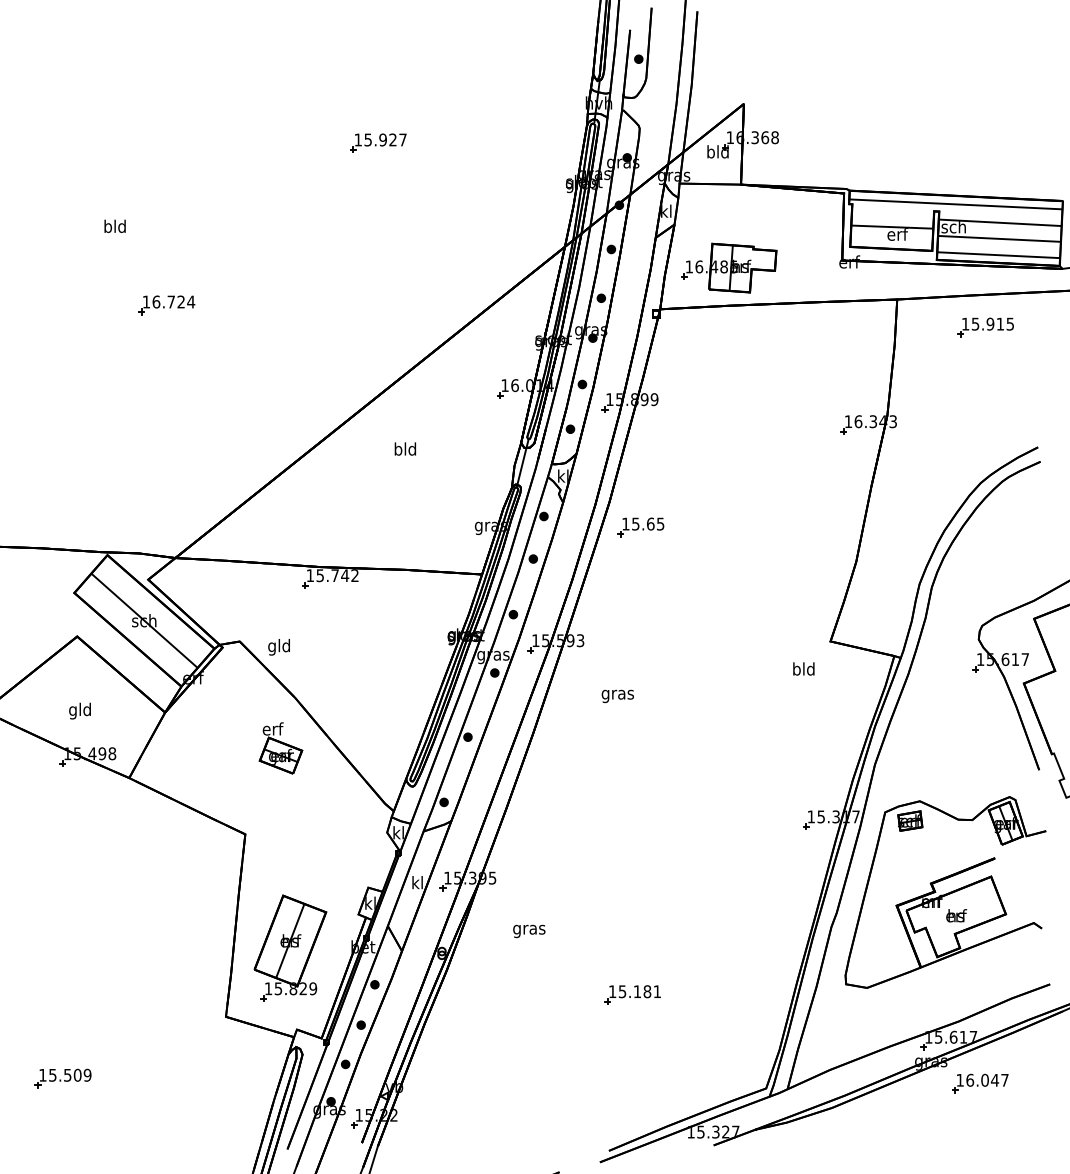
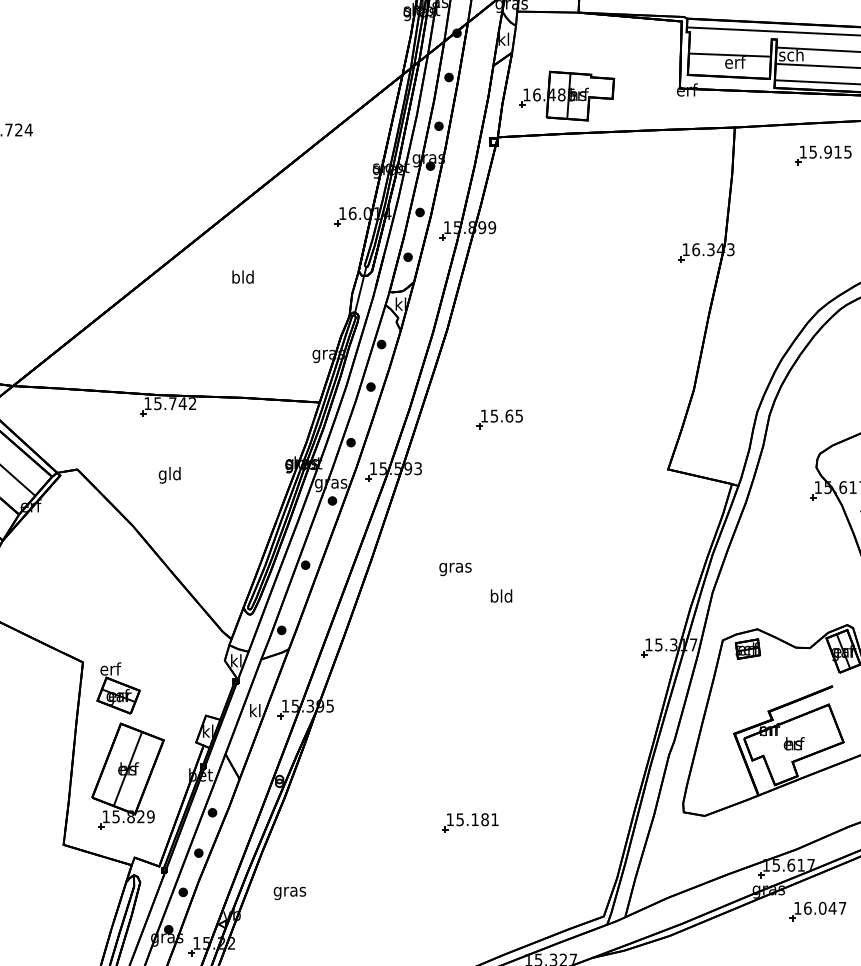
part: (640, 527) -> (499, 419), moved
text: (278, 647) -> (169, 475), moved
text: (803, 668) -> (501, 595), moved
text: (617, 696) -> (455, 569), moved
part: (280, 748) -> (118, 688), moved
text: (529, 931) -> (290, 893), moved

